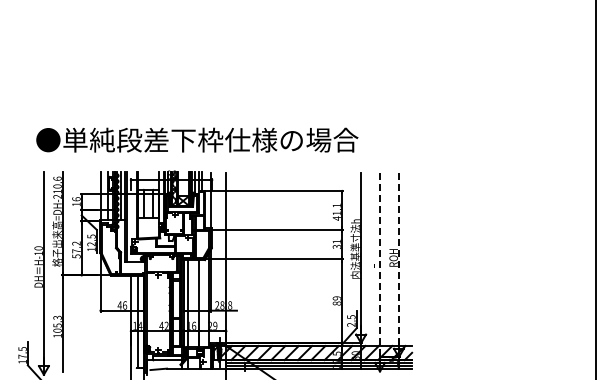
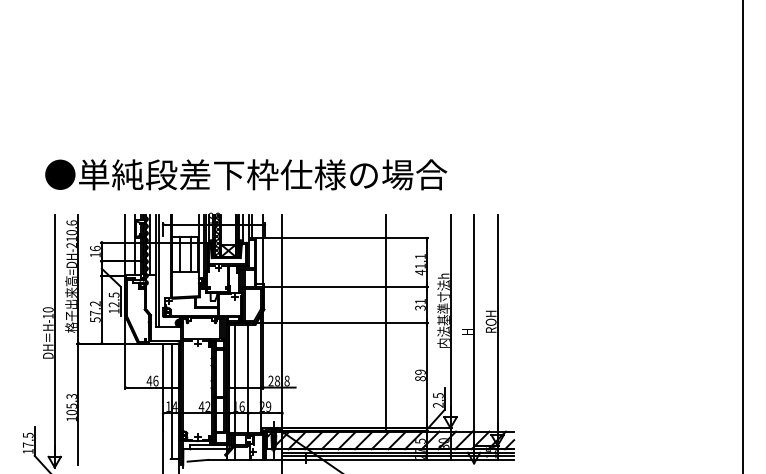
line: (309, 258) -> (386, 322), added
line: (398, 260) -> (497, 324), dashed -> solid
line: (380, 267) -> (474, 333), dashed -> solid

